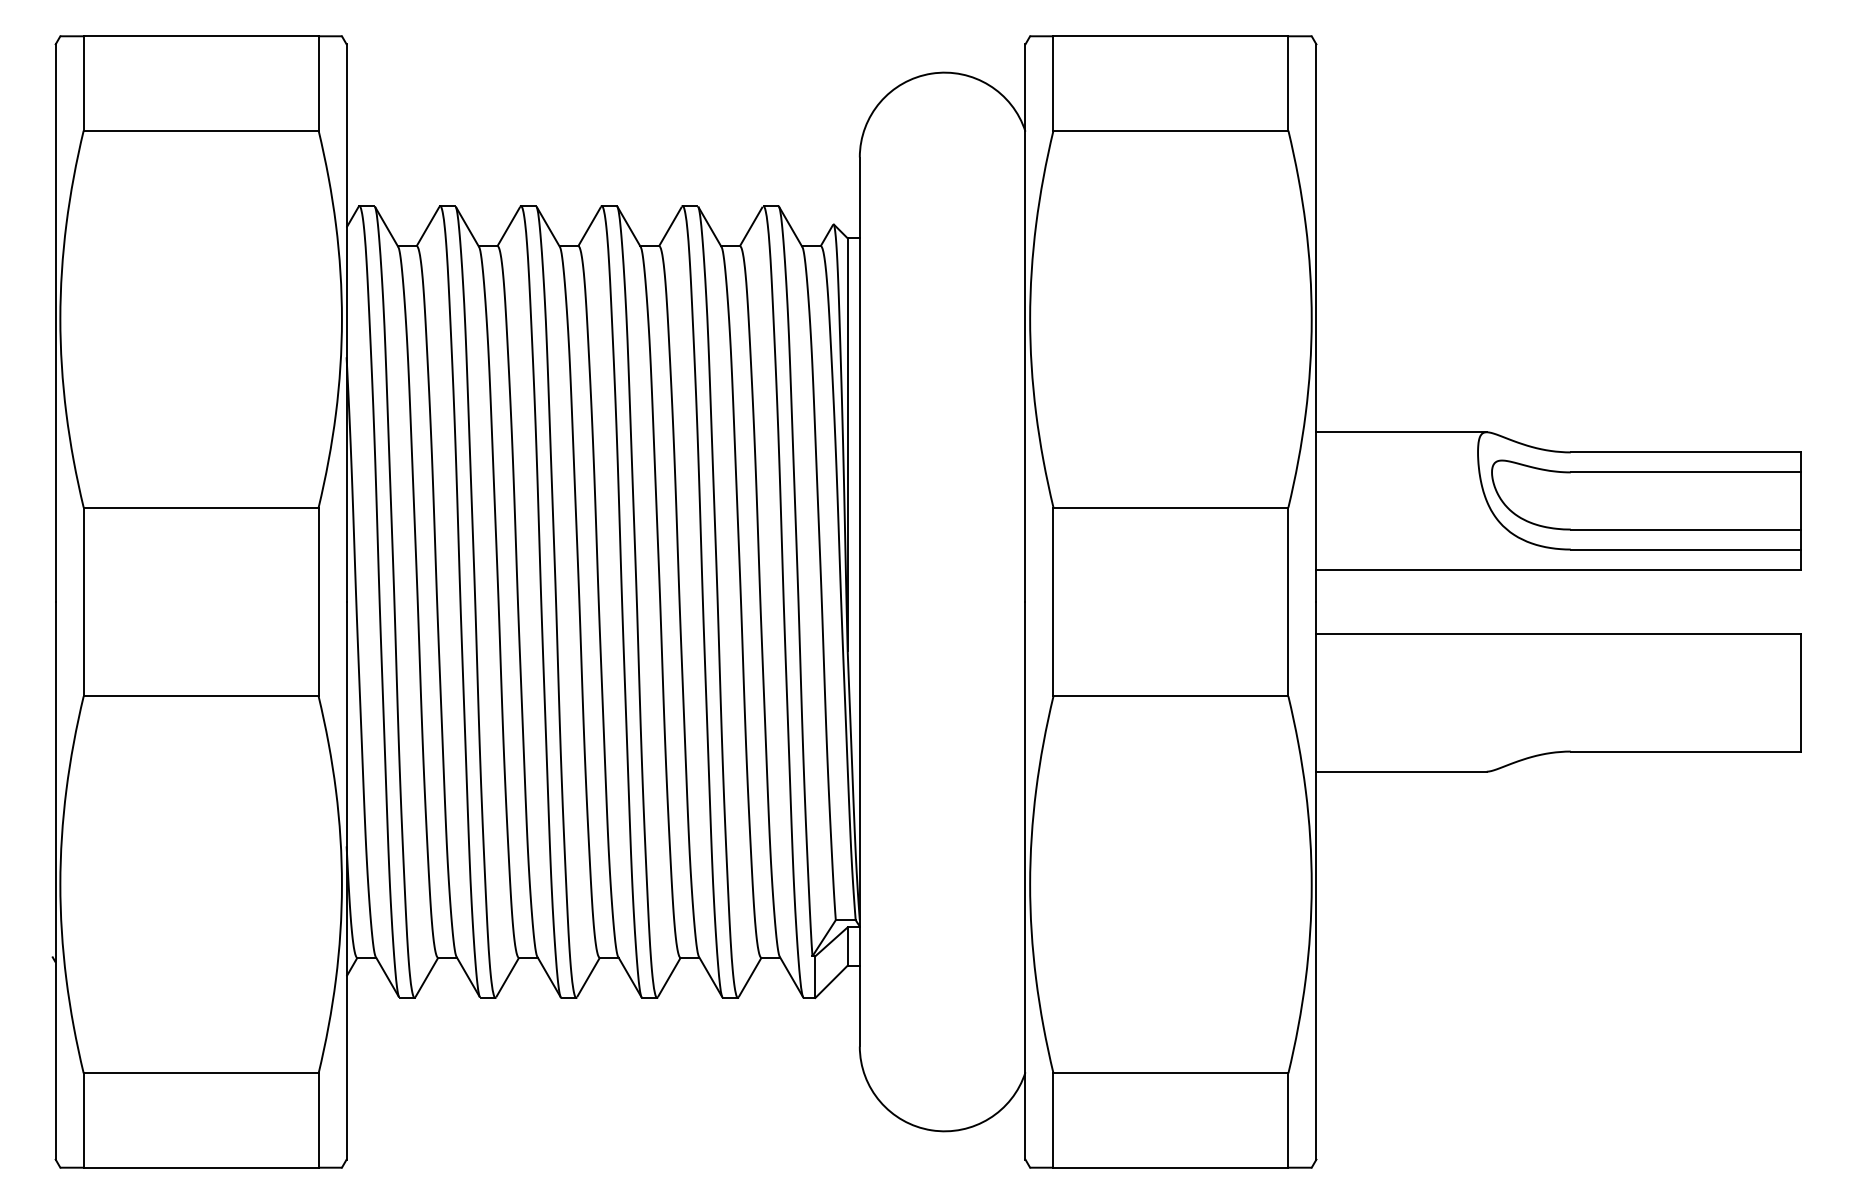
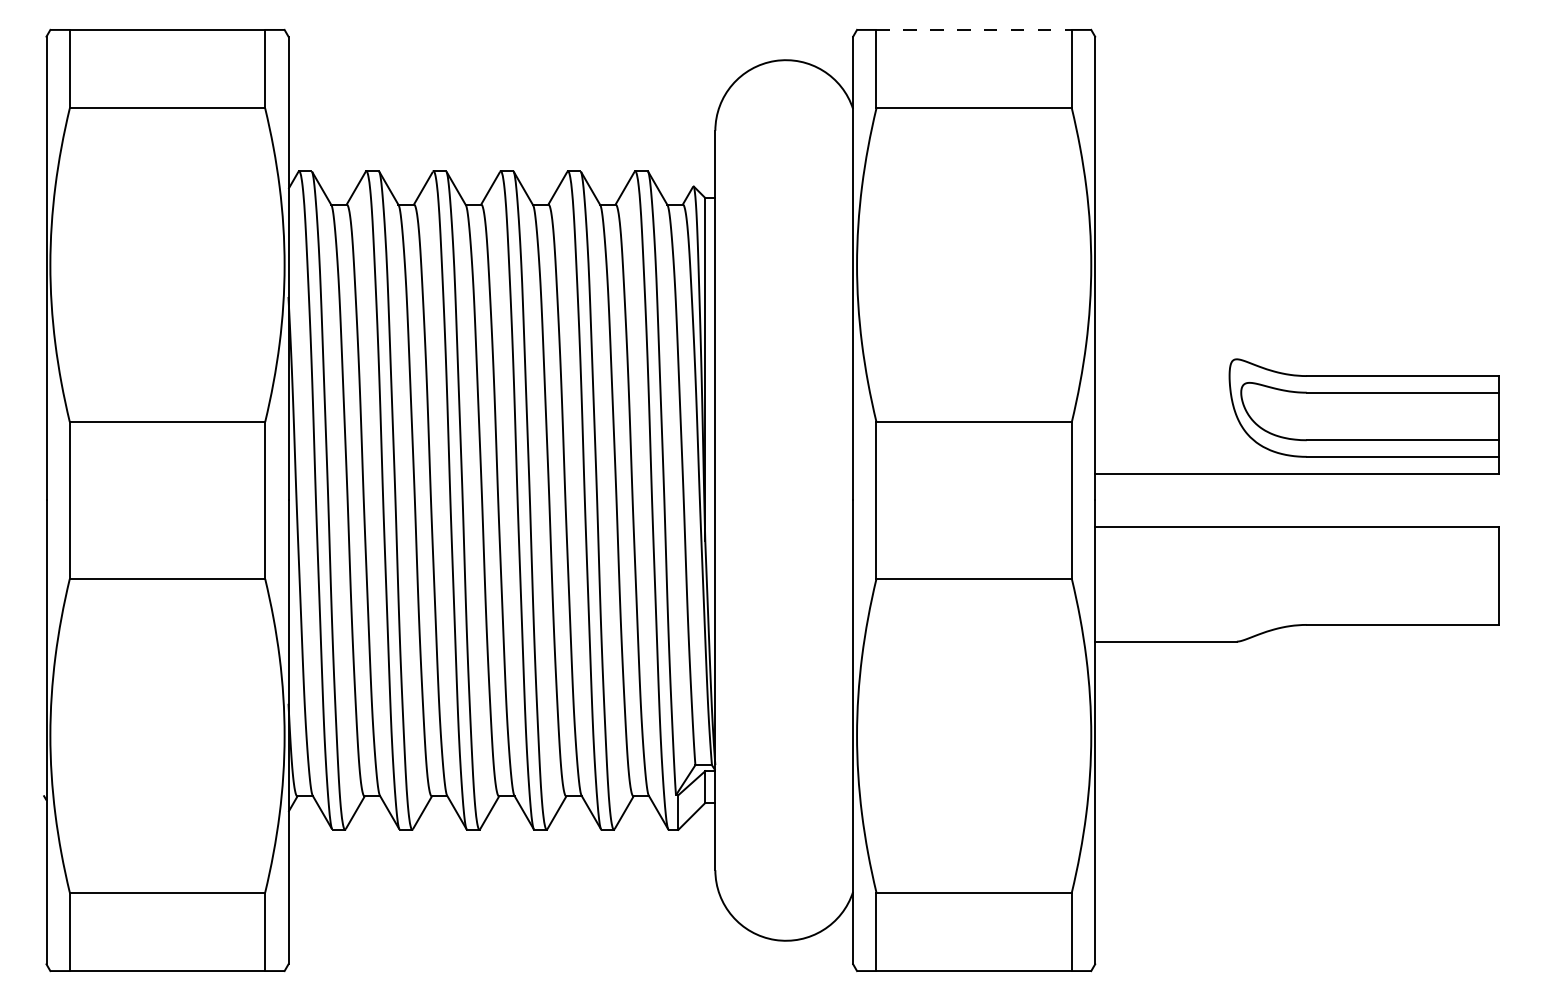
line: (1171, 36) -> (974, 30), solid -> dashed
line: (1401, 432) -> (1165, 359), removed

